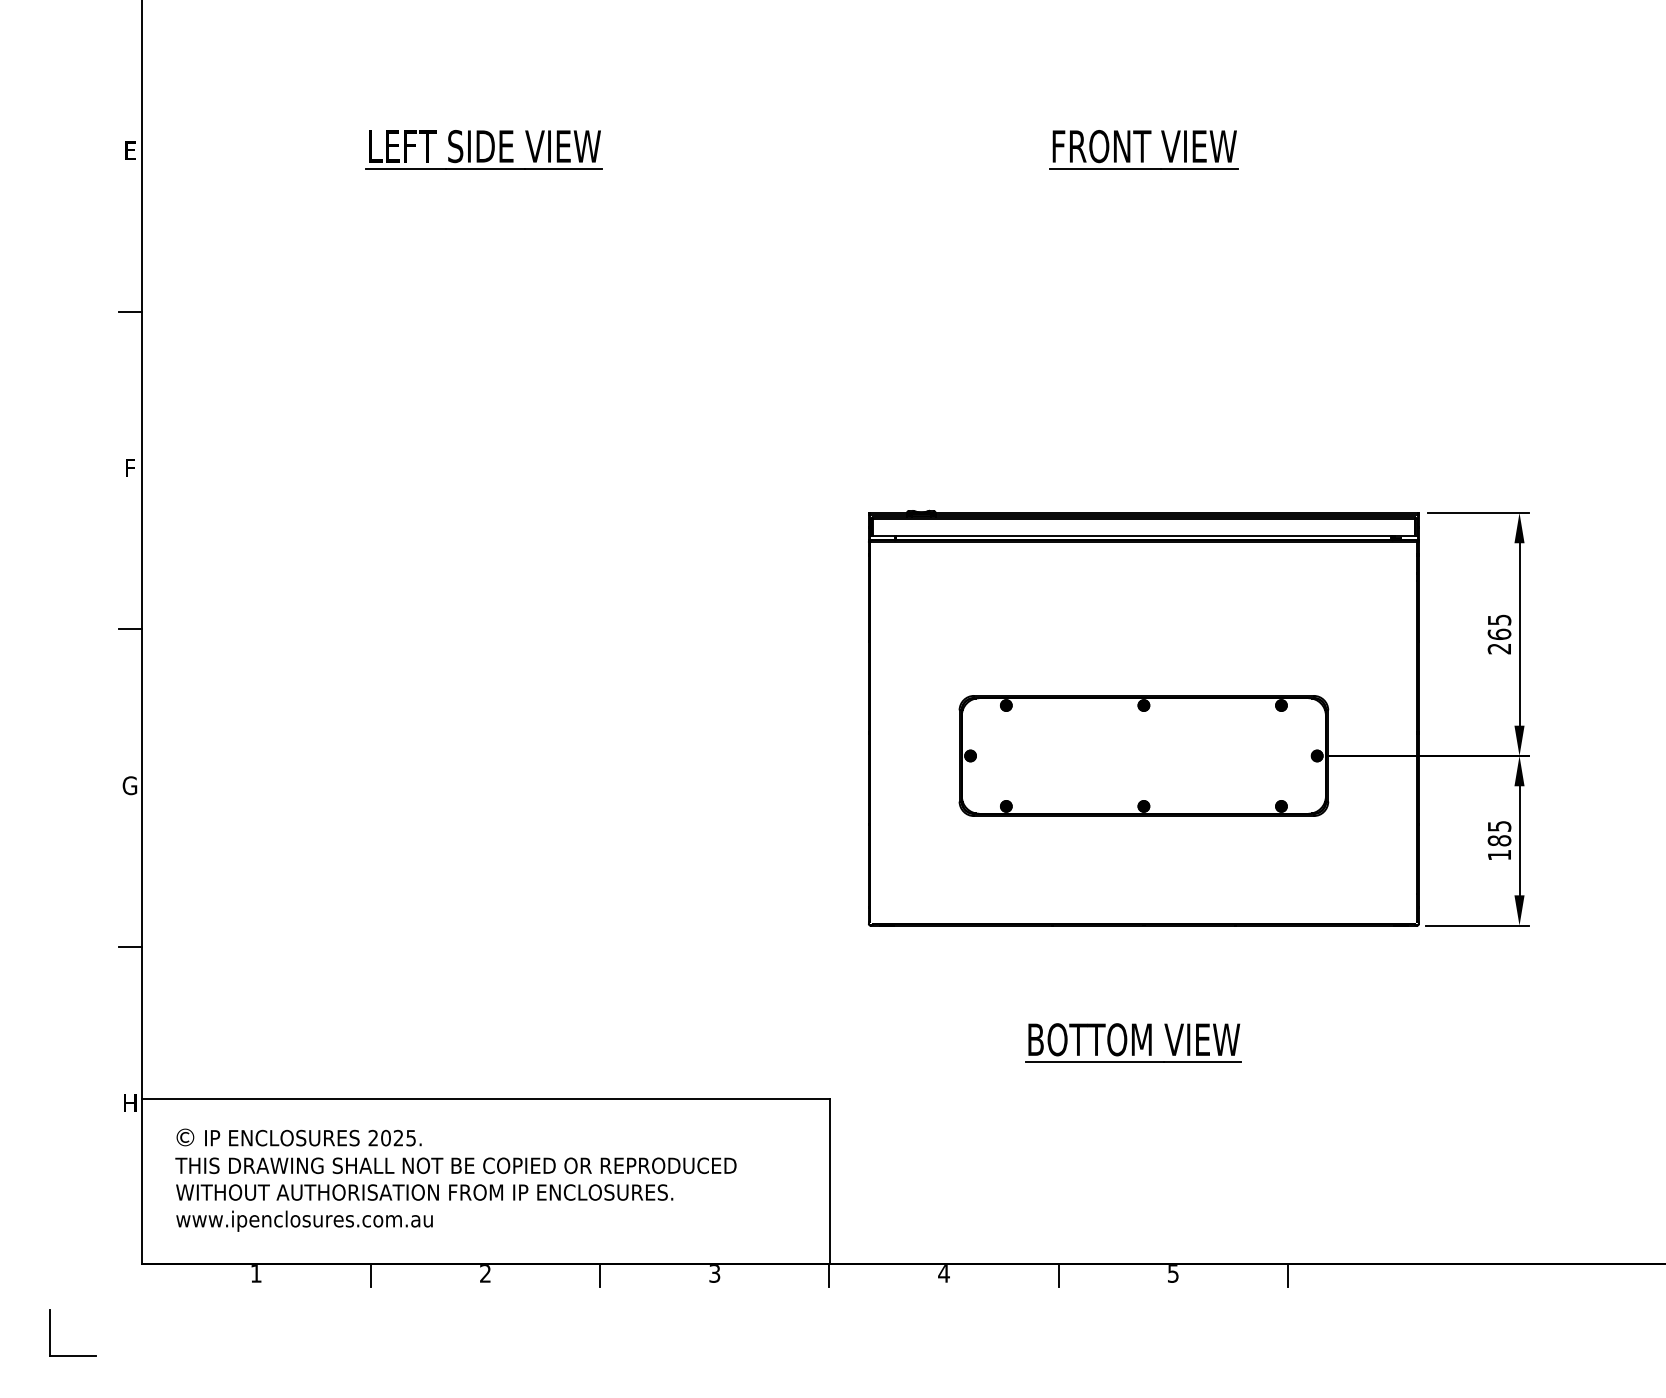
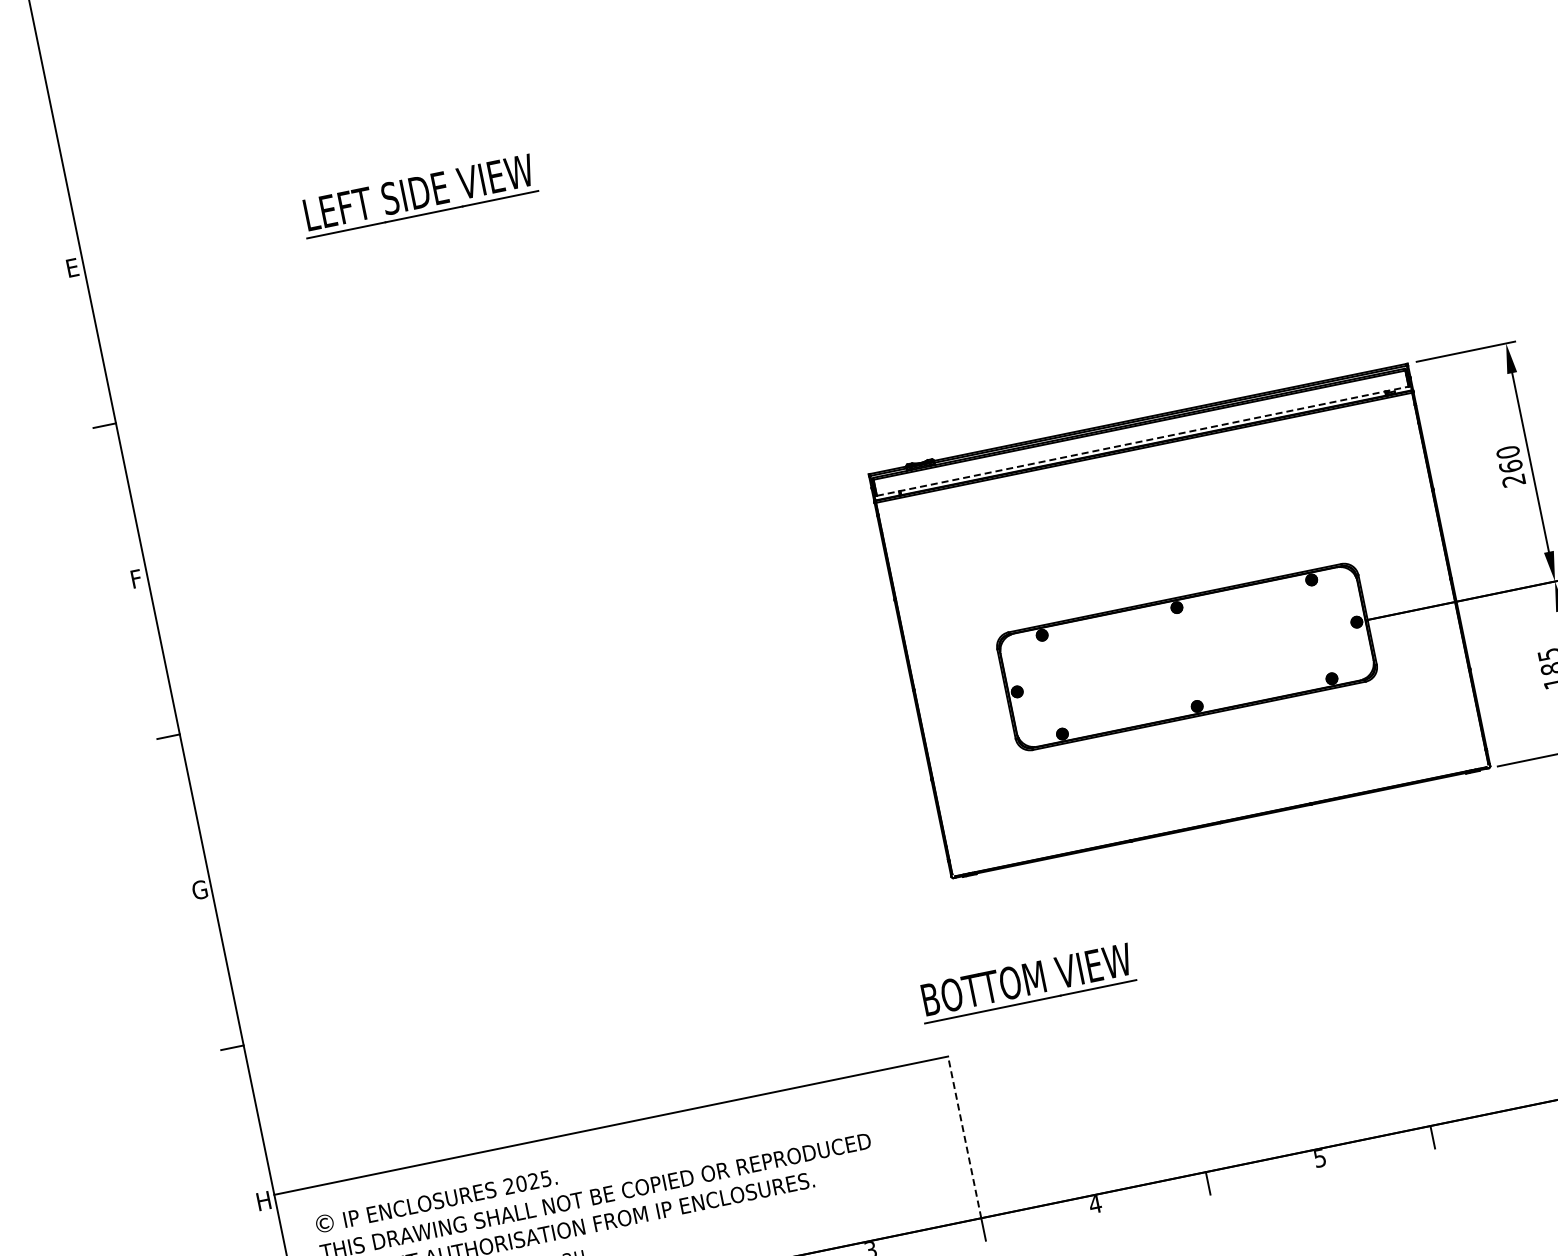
part: (1143, 149) -> (1064, 63), removed
line: (1144, 535) -> (1143, 440), solid -> dashed
text: (1499, 619) -> (1507, 451), 265 -> 260
part: (1133, 1042) -> (1026, 982), moved
line: (829, 1181) -> (964, 1137), solid -> dashed

